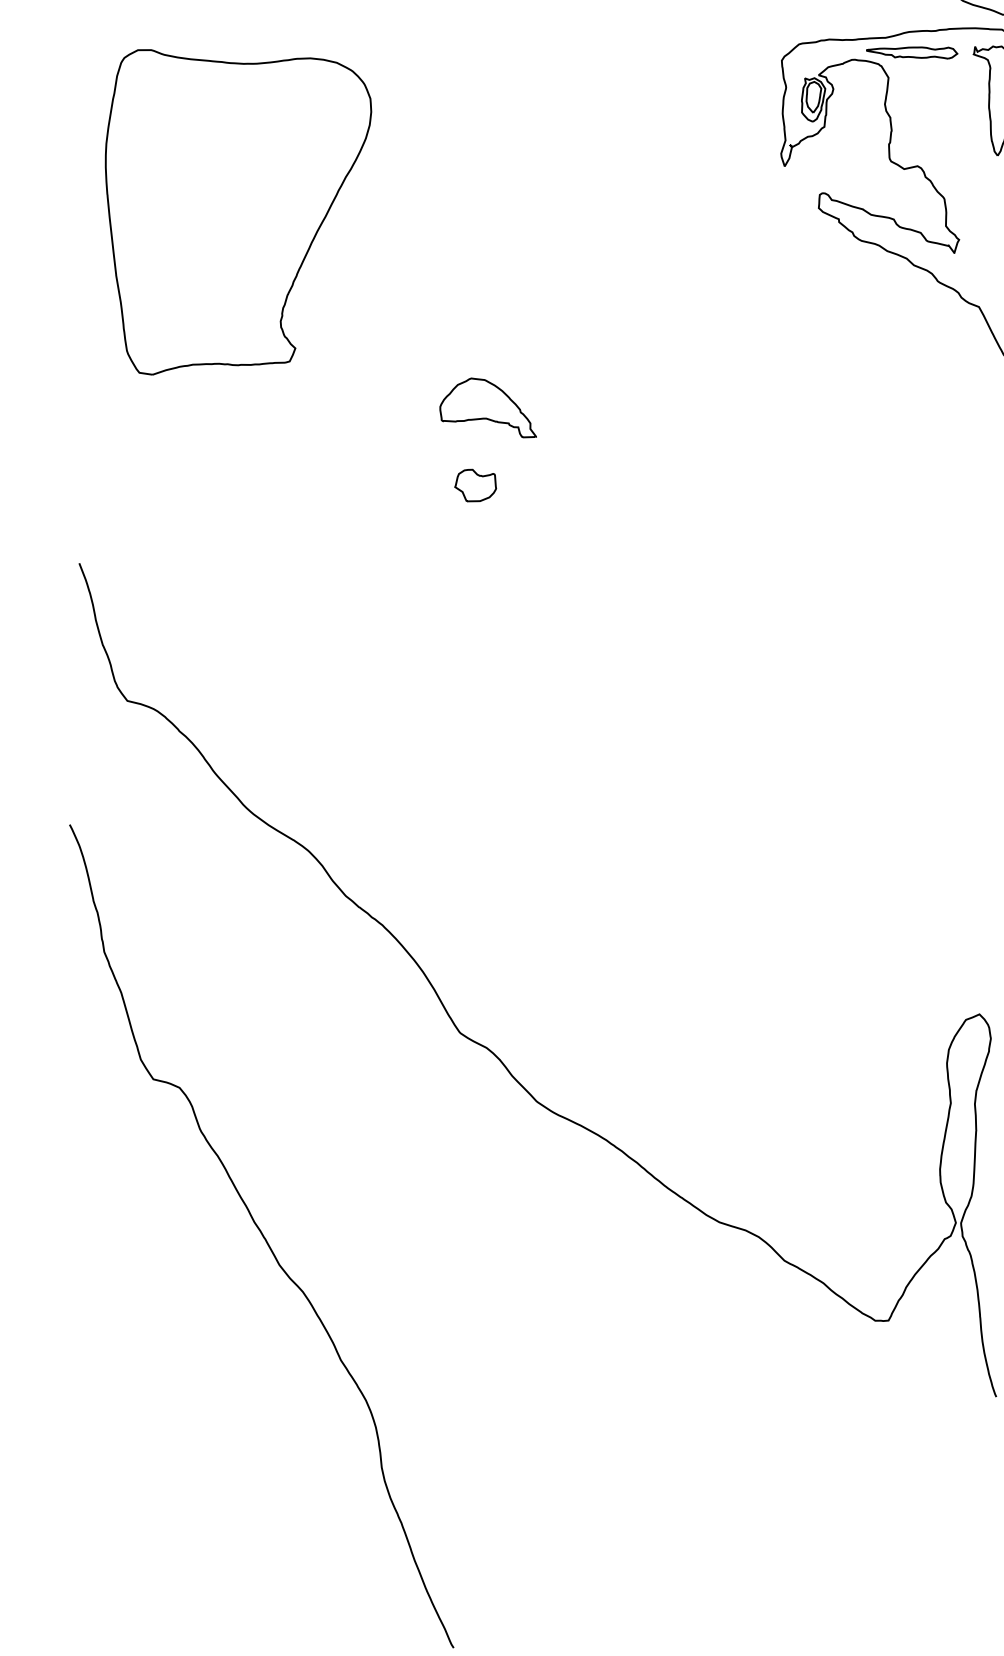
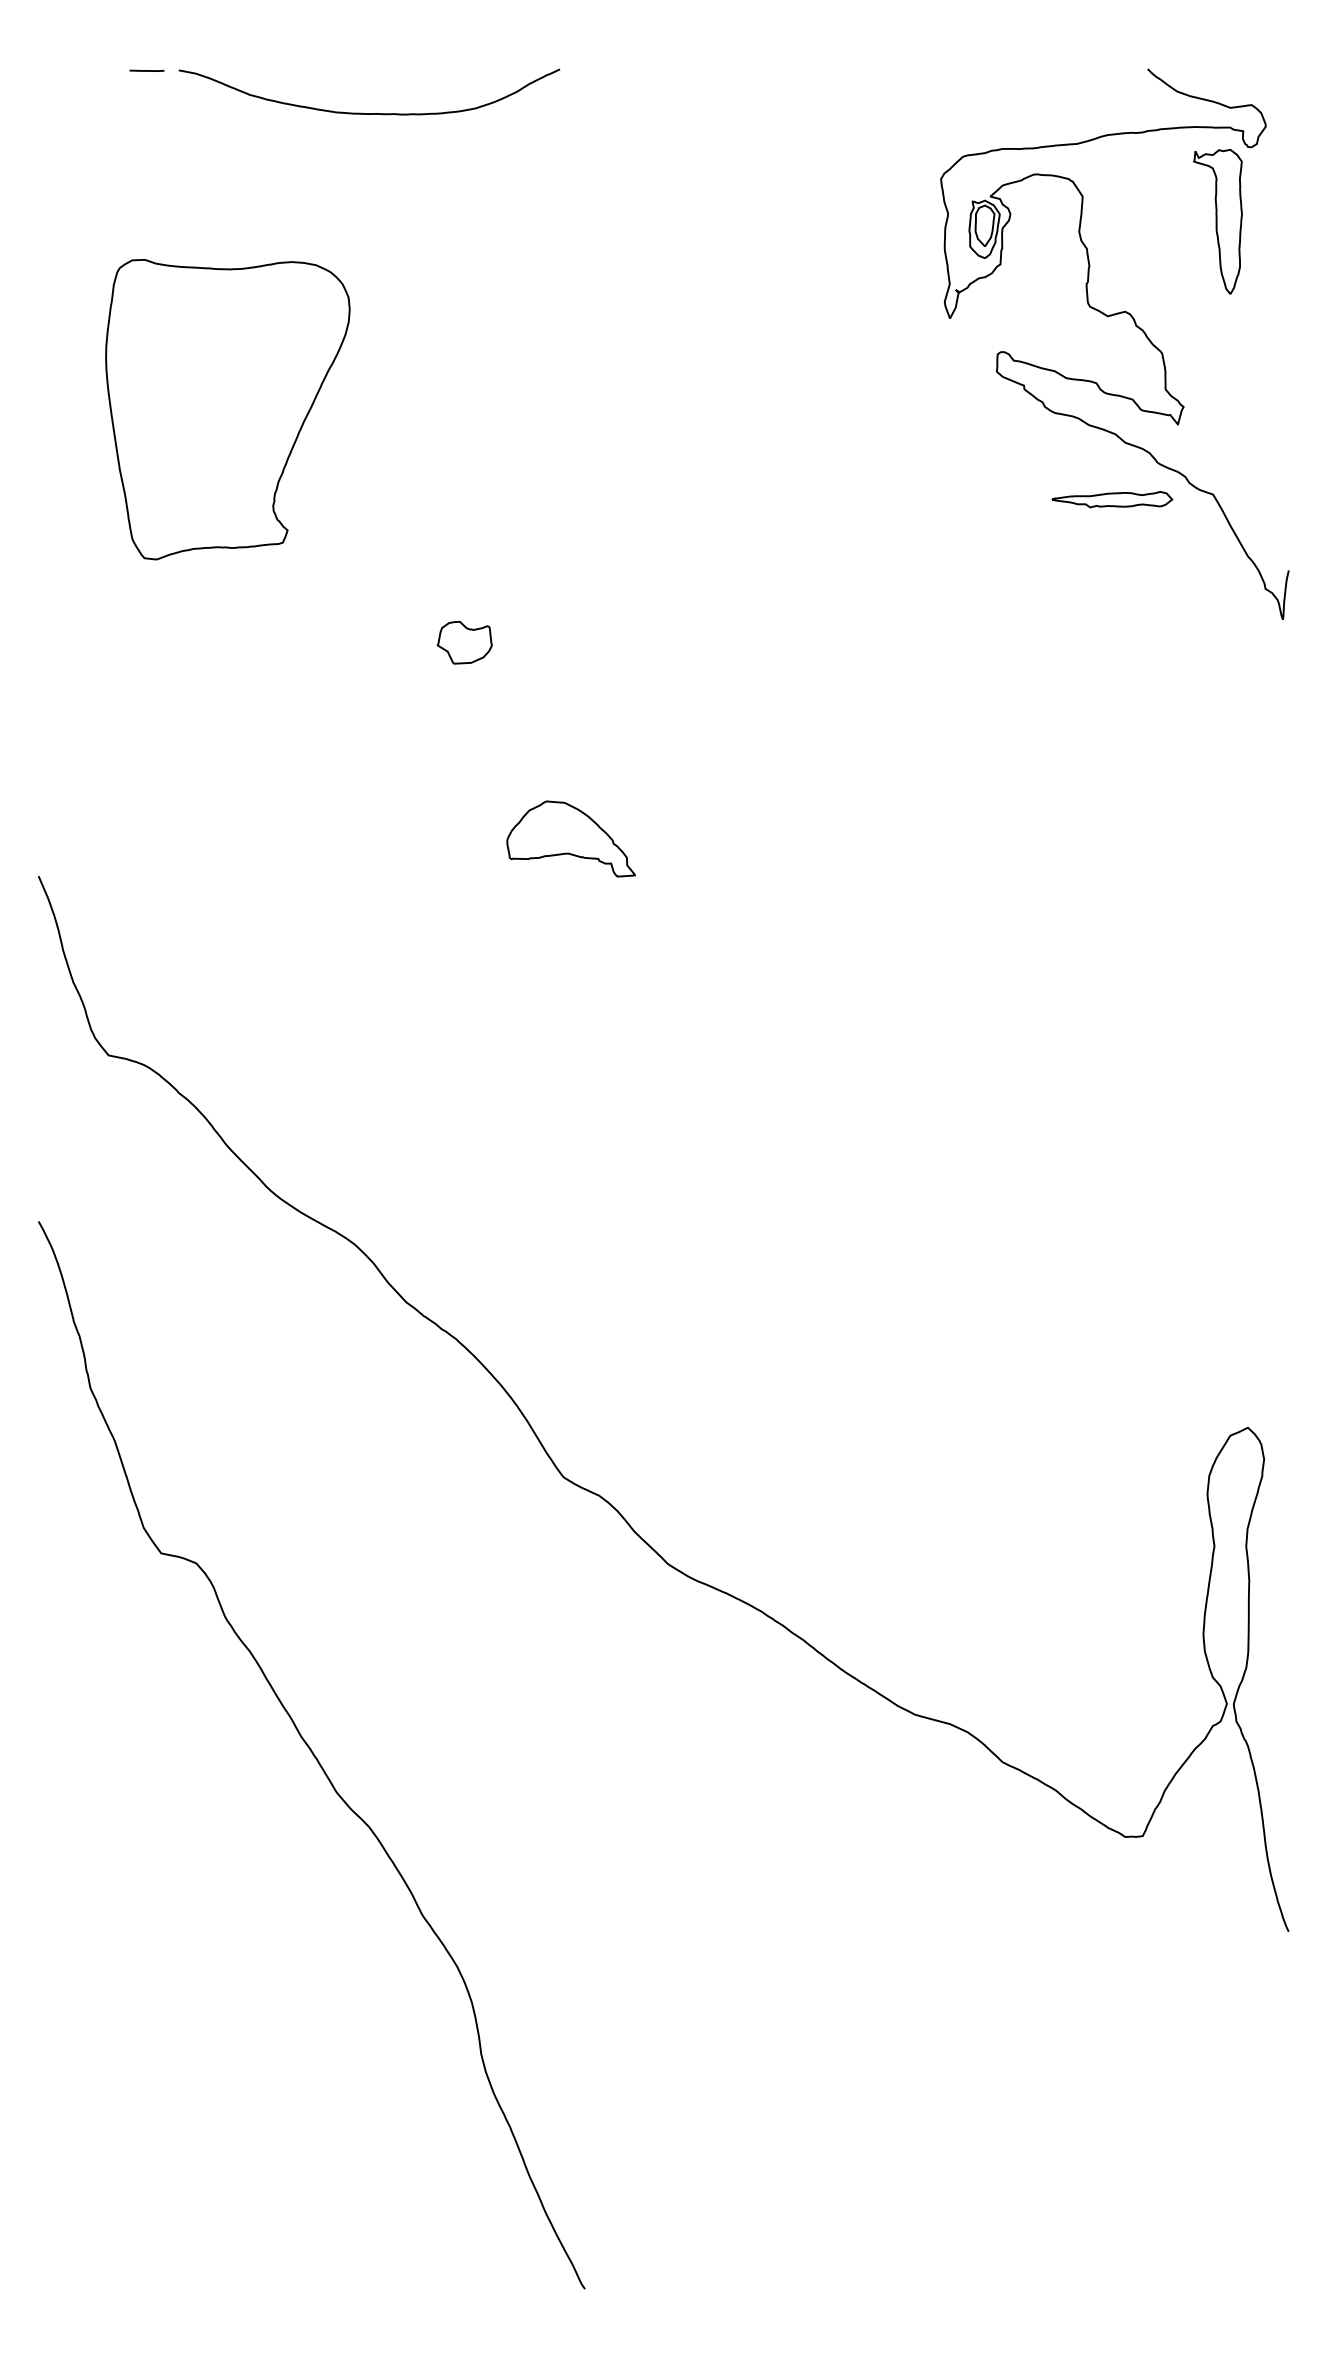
part: (912, 52) -> (1112, 499), moved
part: (235, 215) -> (227, 409), size x0.7
part: (488, 407) -> (570, 838), moved
part: (475, 485) -> (464, 642), moved

